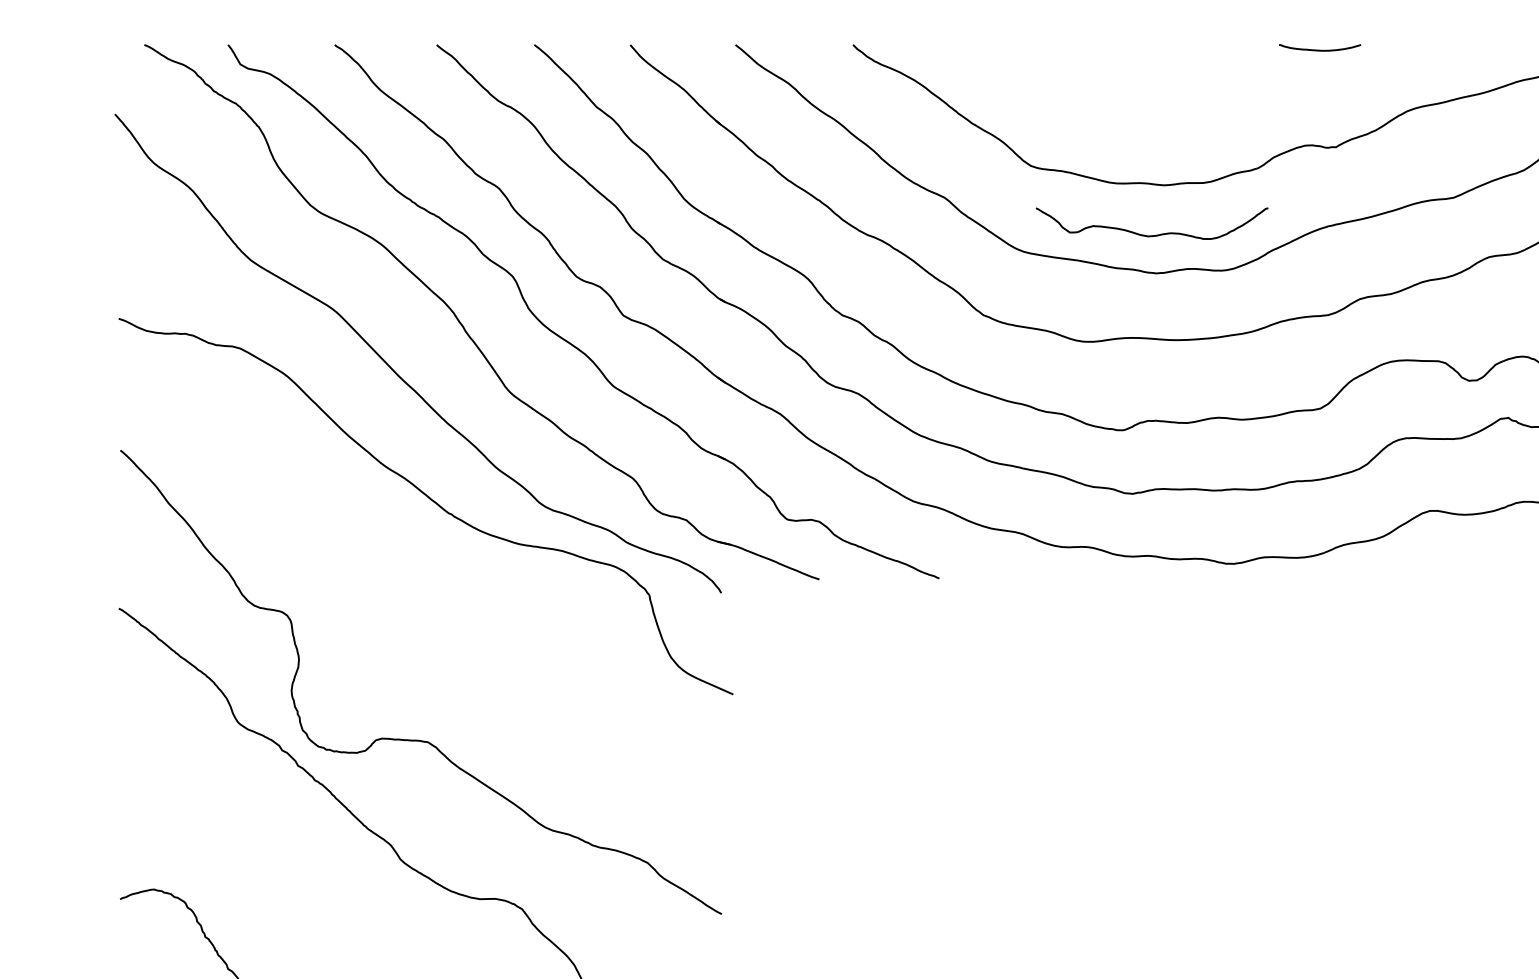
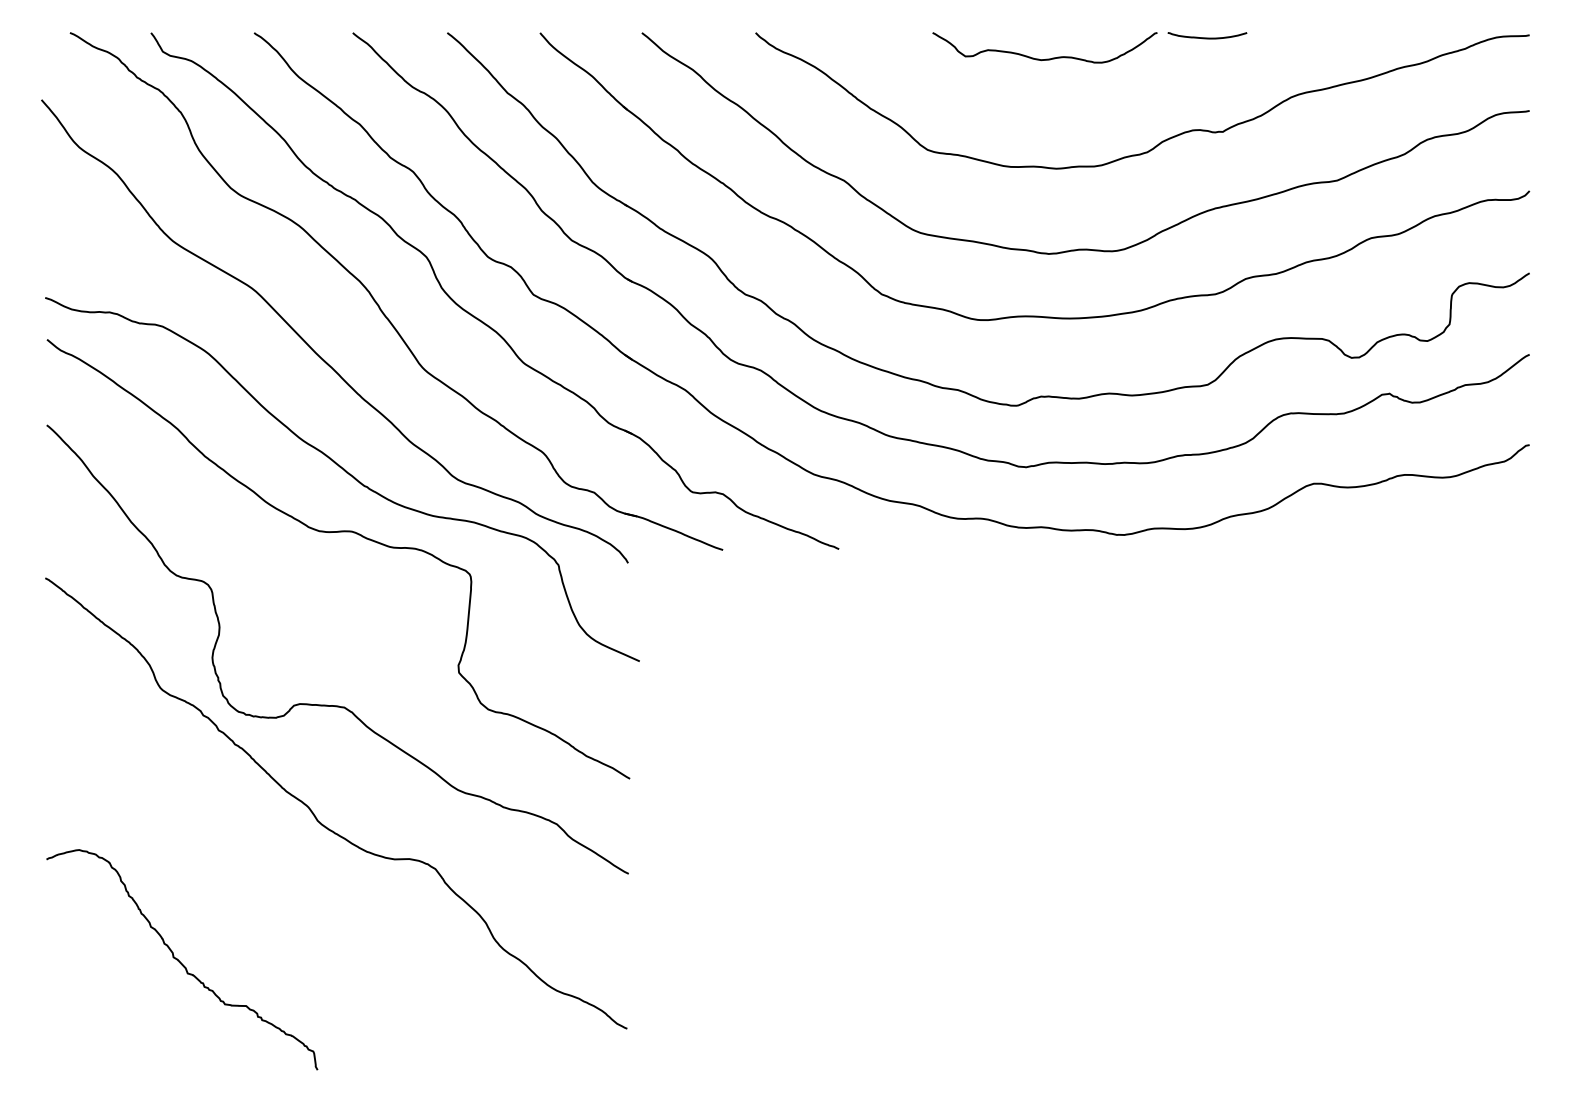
curve: (1153, 234) -> (1046, 58), moved
curve: (421, 561) -> (338, 532), added

